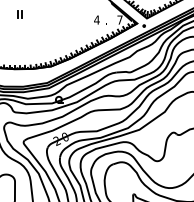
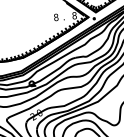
text: (96, 19) -> (55, 17), 4 -> 8
text: (119, 19) -> (74, 15), 7 -> 8

